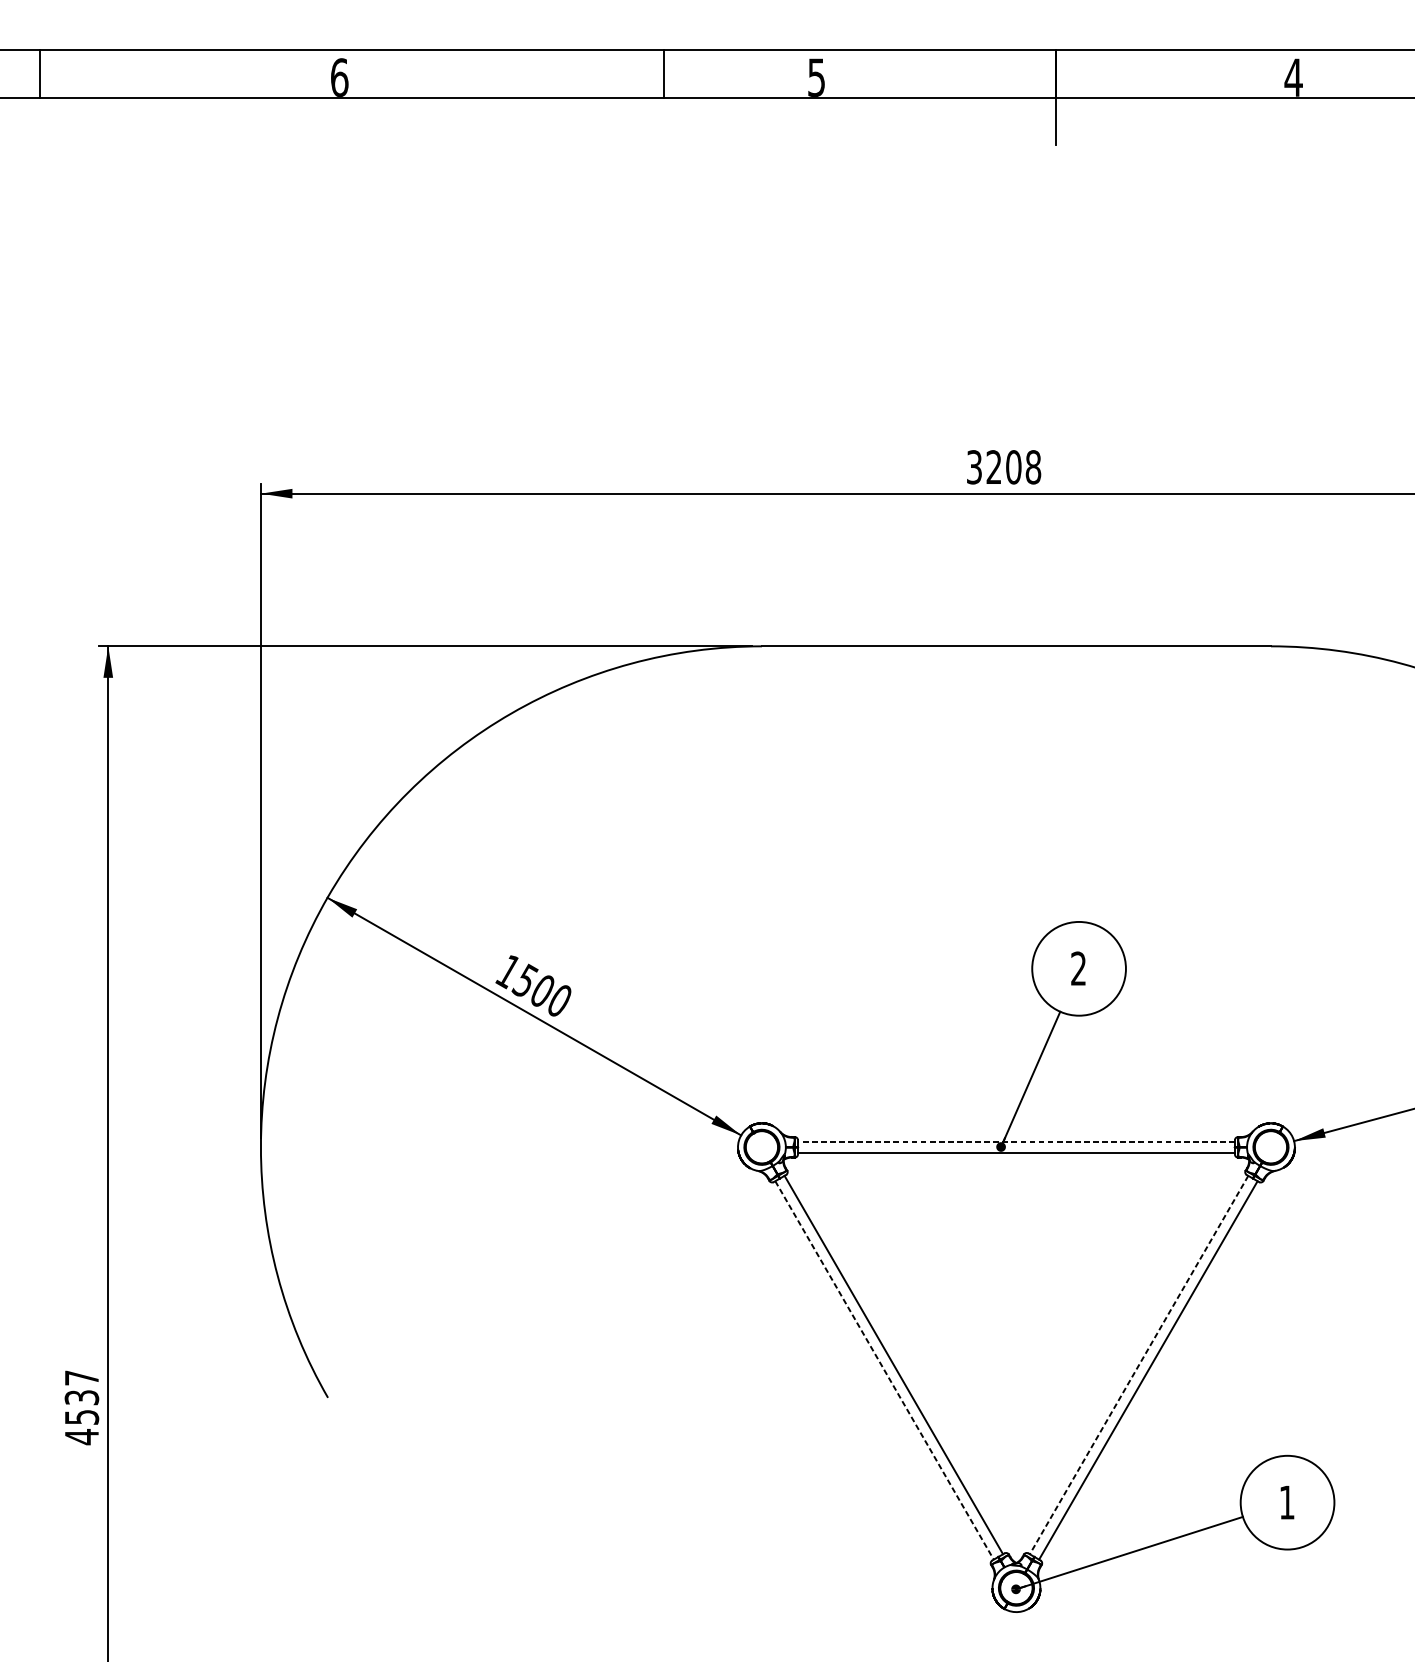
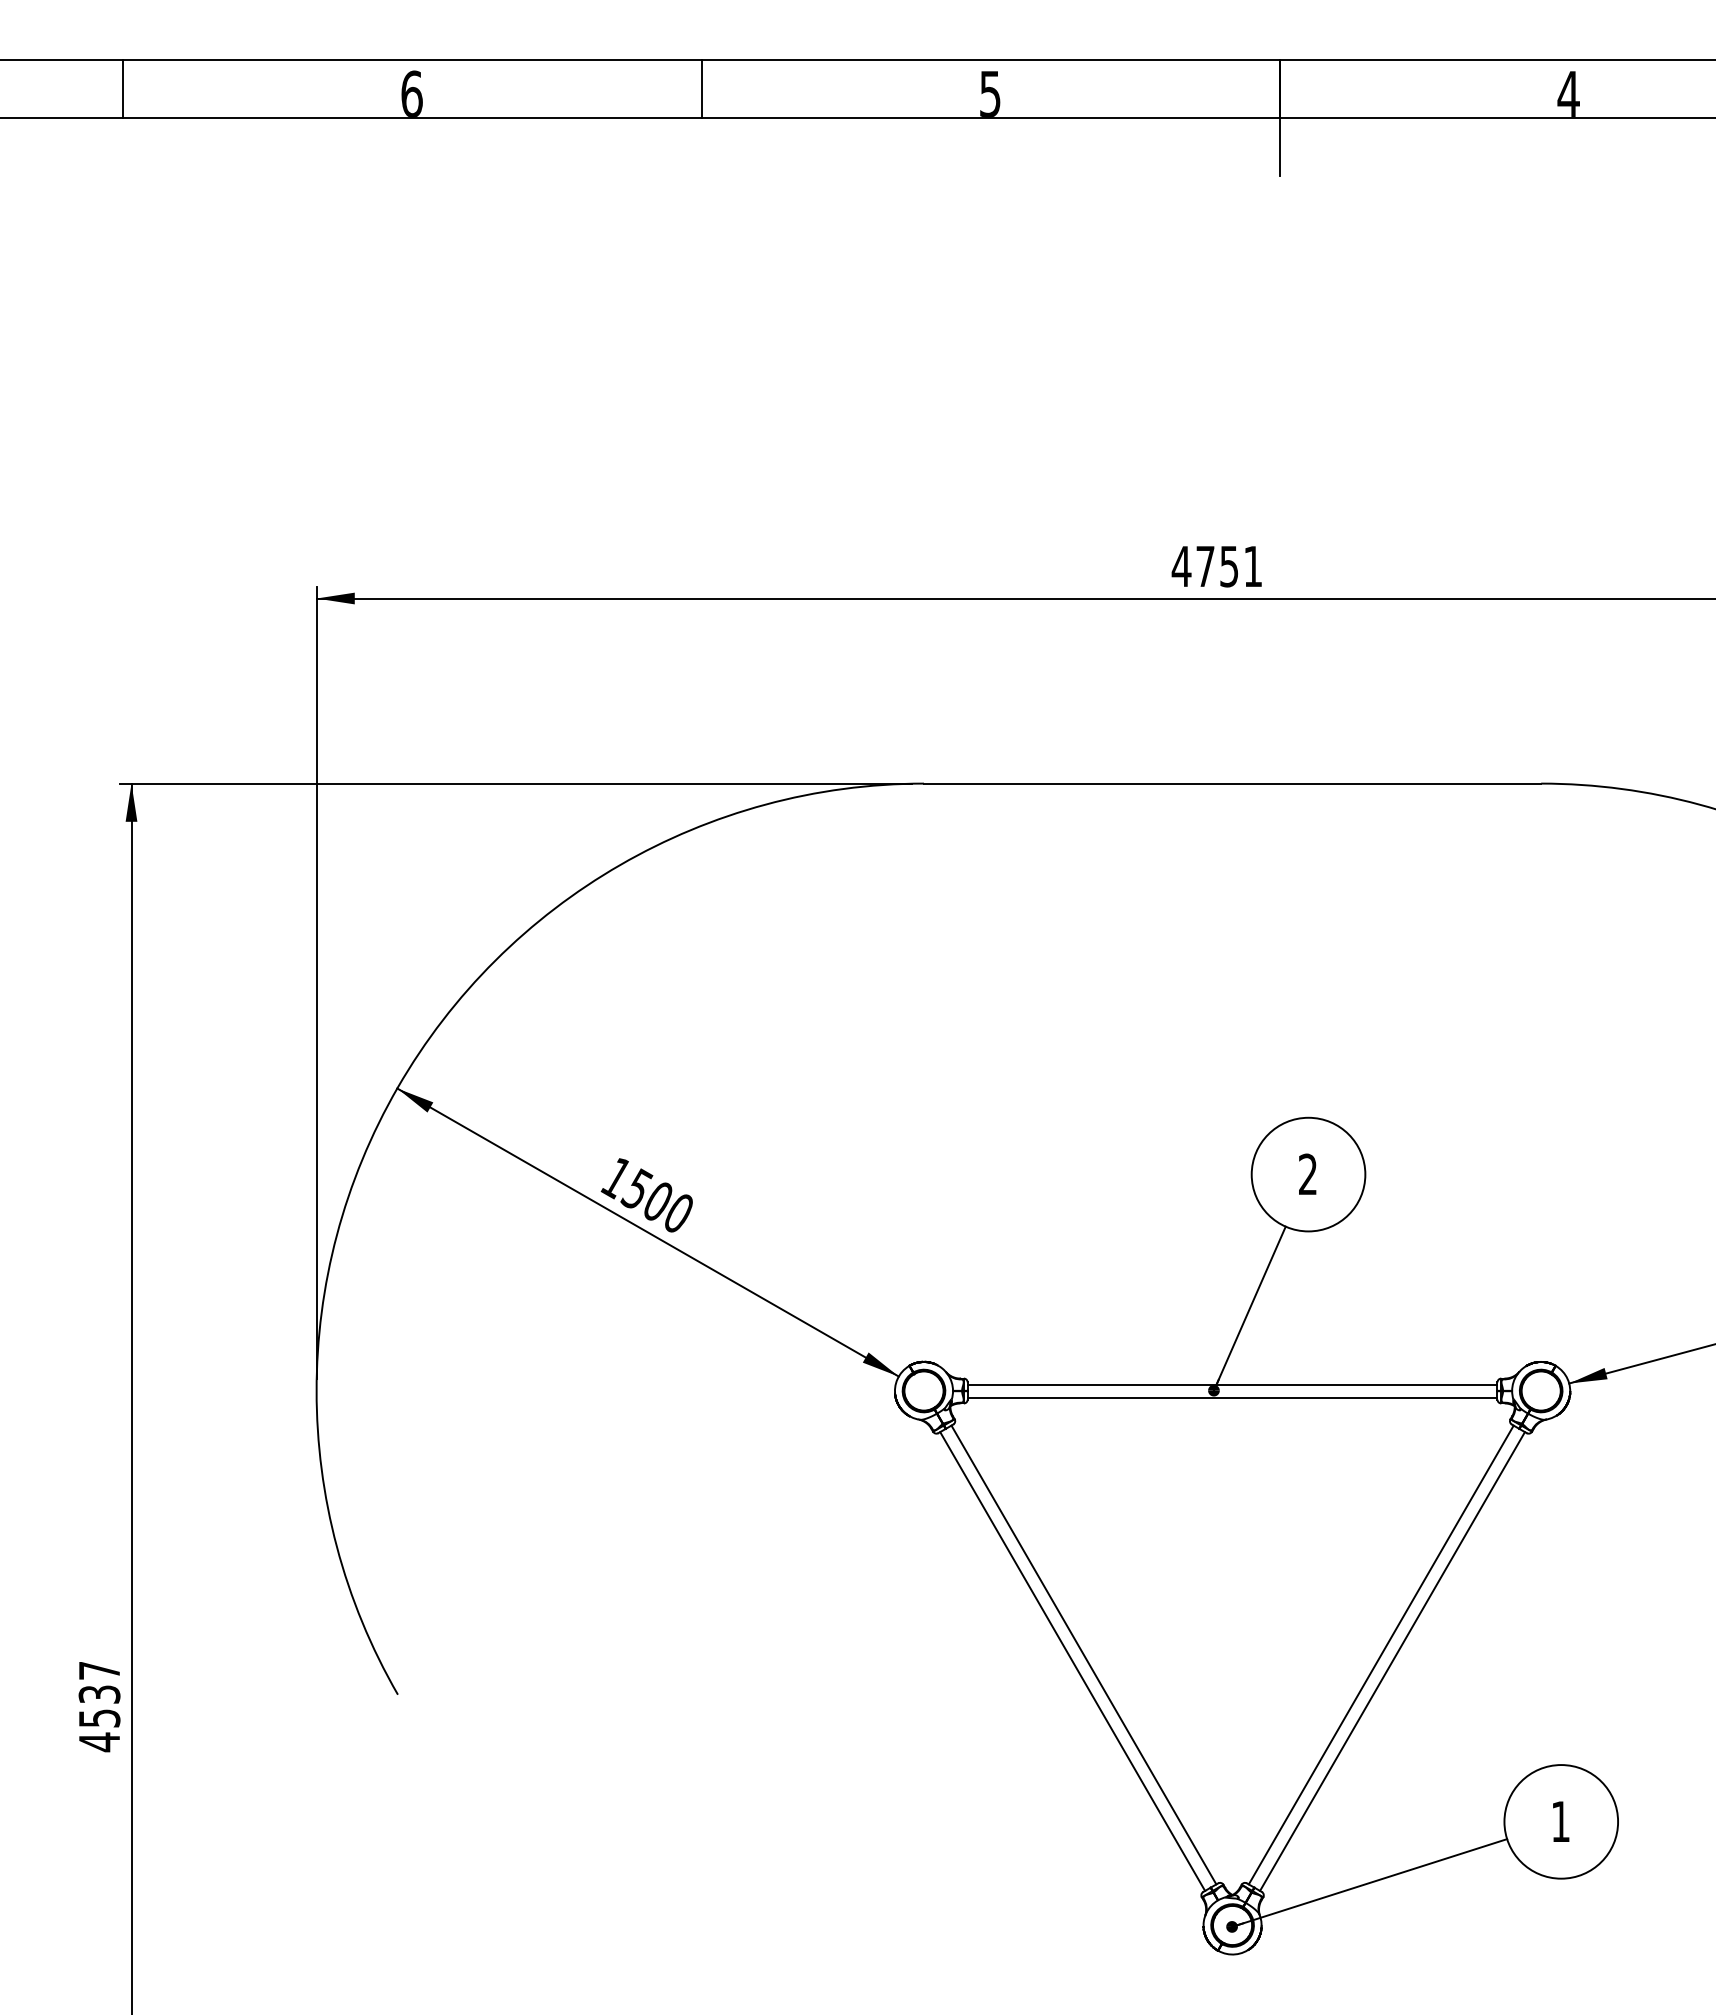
line: (39, 73) -> (123, 89), moved
line: (664, 73) -> (701, 89), moved
text: (1003, 467) -> (1216, 566), 3208 -> 4751
line: (1016, 1141) -> (1232, 1384), dashed -> solid
line: (1139, 1365) -> (1381, 1655), dashed -> solid
line: (884, 1370) -> (1072, 1661), dashed -> solid

